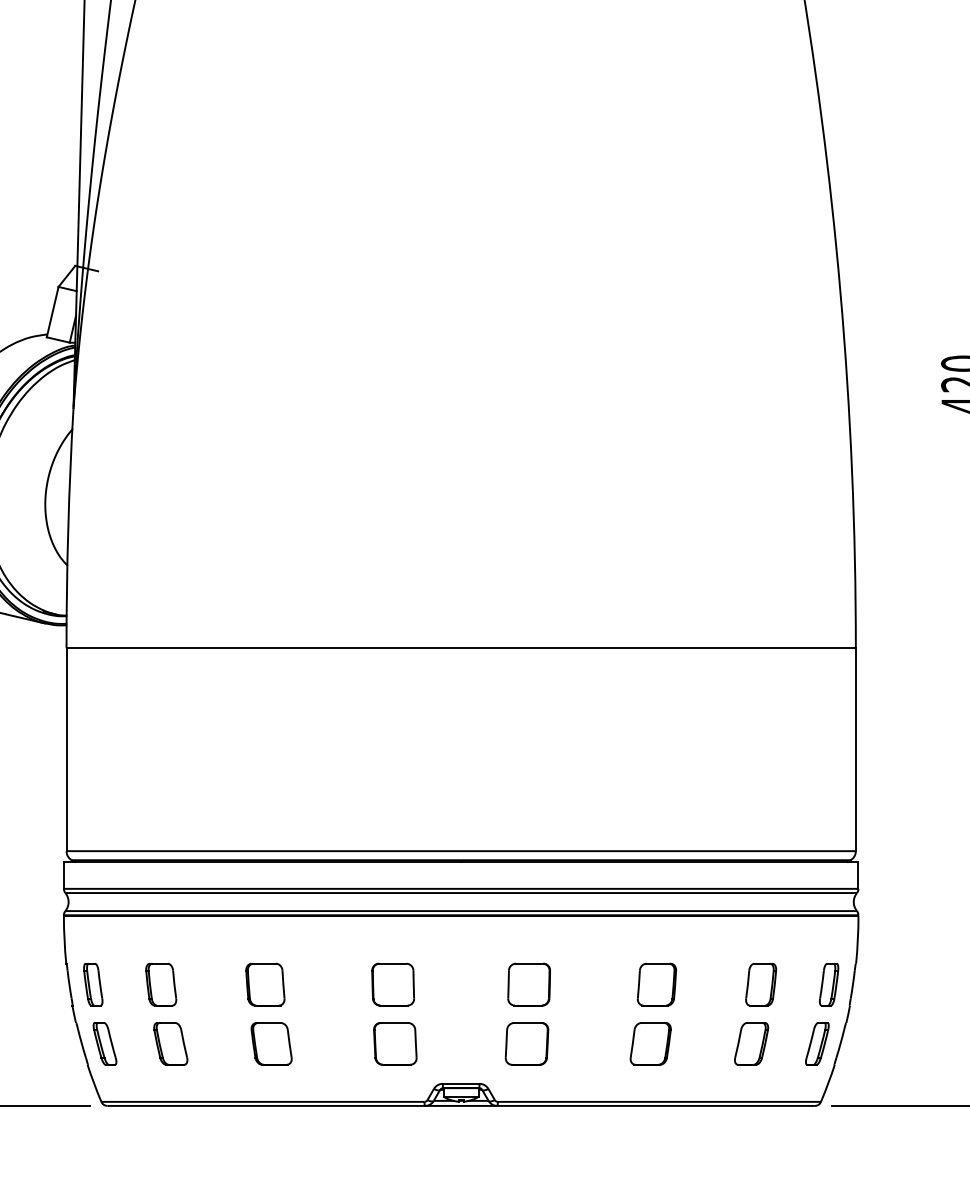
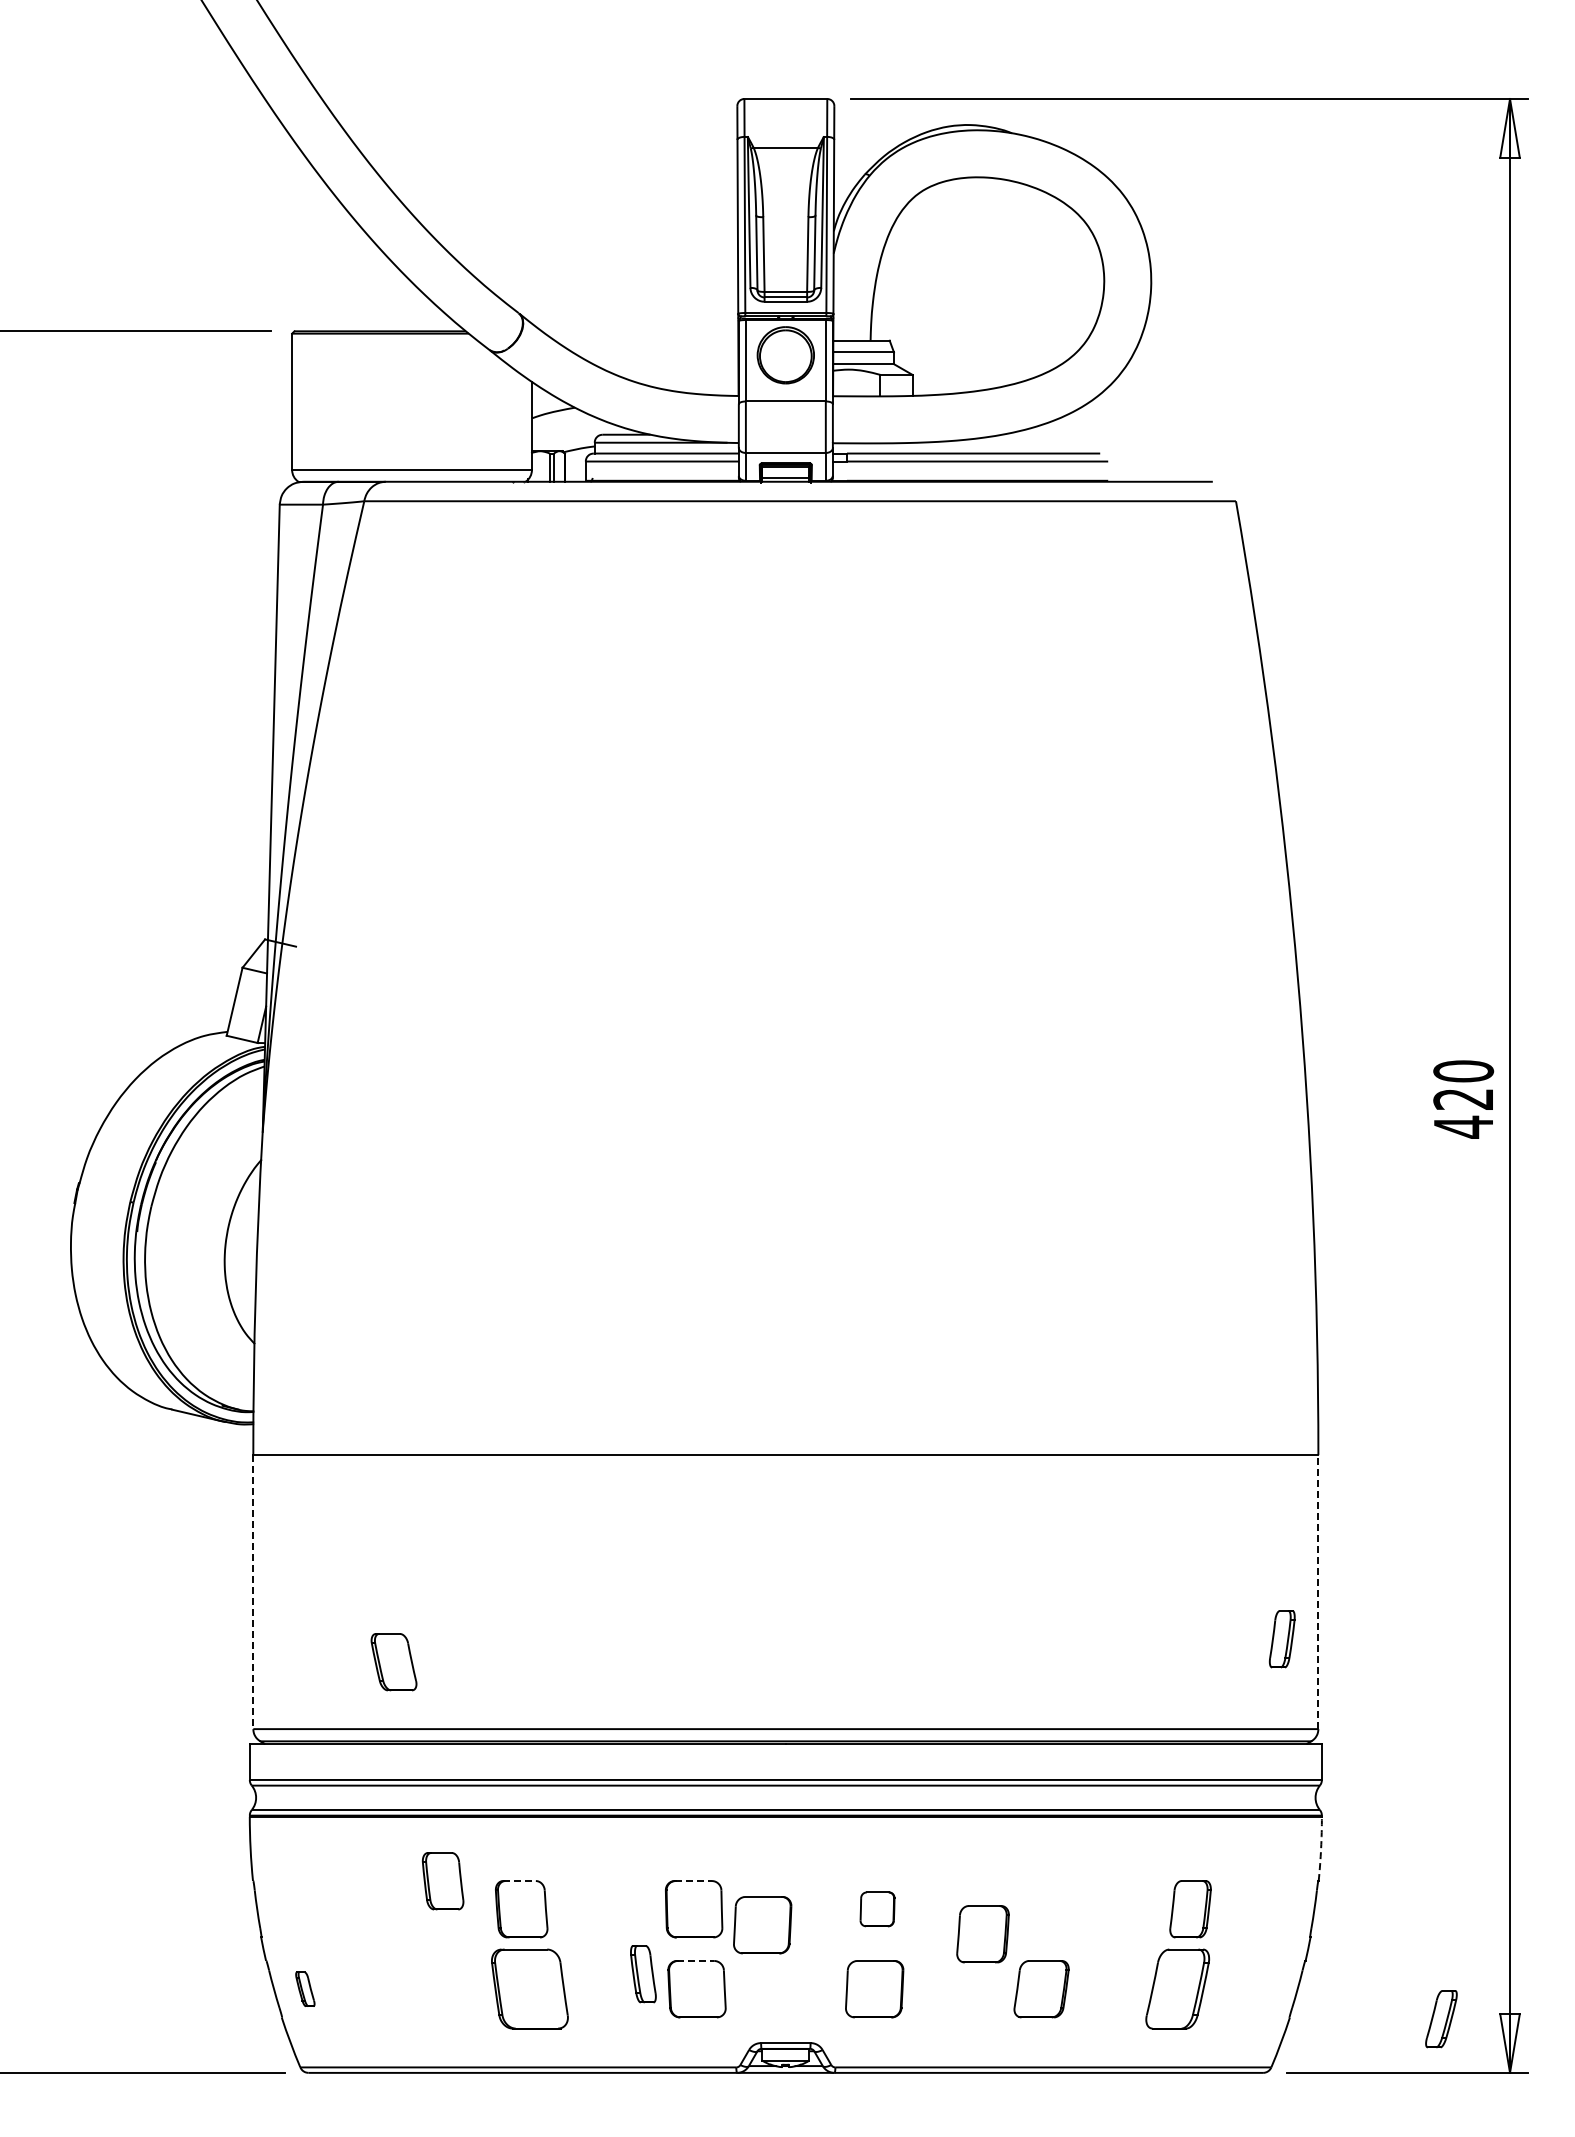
line: (66, 749) -> (253, 1592), solid -> dashed
line: (855, 749) -> (1318, 1592), solid -> dashed
arc: (858, 939) -> (1321, 1848), solid -> dashed
line: (264, 964) -> (520, 1881), solid -> dashed
line: (392, 964) -> (693, 1881), solid -> dashed
part: (93, 984) -> (643, 1974), moved
part: (160, 984) -> (442, 1881), moved
part: (529, 984) -> (877, 1909), size x0.6
part: (656, 984) -> (982, 1934), moved
part: (828, 984) -> (1281, 1639), moved
part: (443, 996) -> (762, 1925), added
line: (394, 1022) -> (695, 1960), solid -> dashed
part: (105, 1044) -> (305, 1989), size x0.6
part: (170, 1044) -> (393, 1662), moved
part: (271, 1044) -> (530, 1989), size x1.4
part: (751, 1044) -> (1177, 1989), size x1.4
part: (817, 1044) -> (1441, 2019), moved

